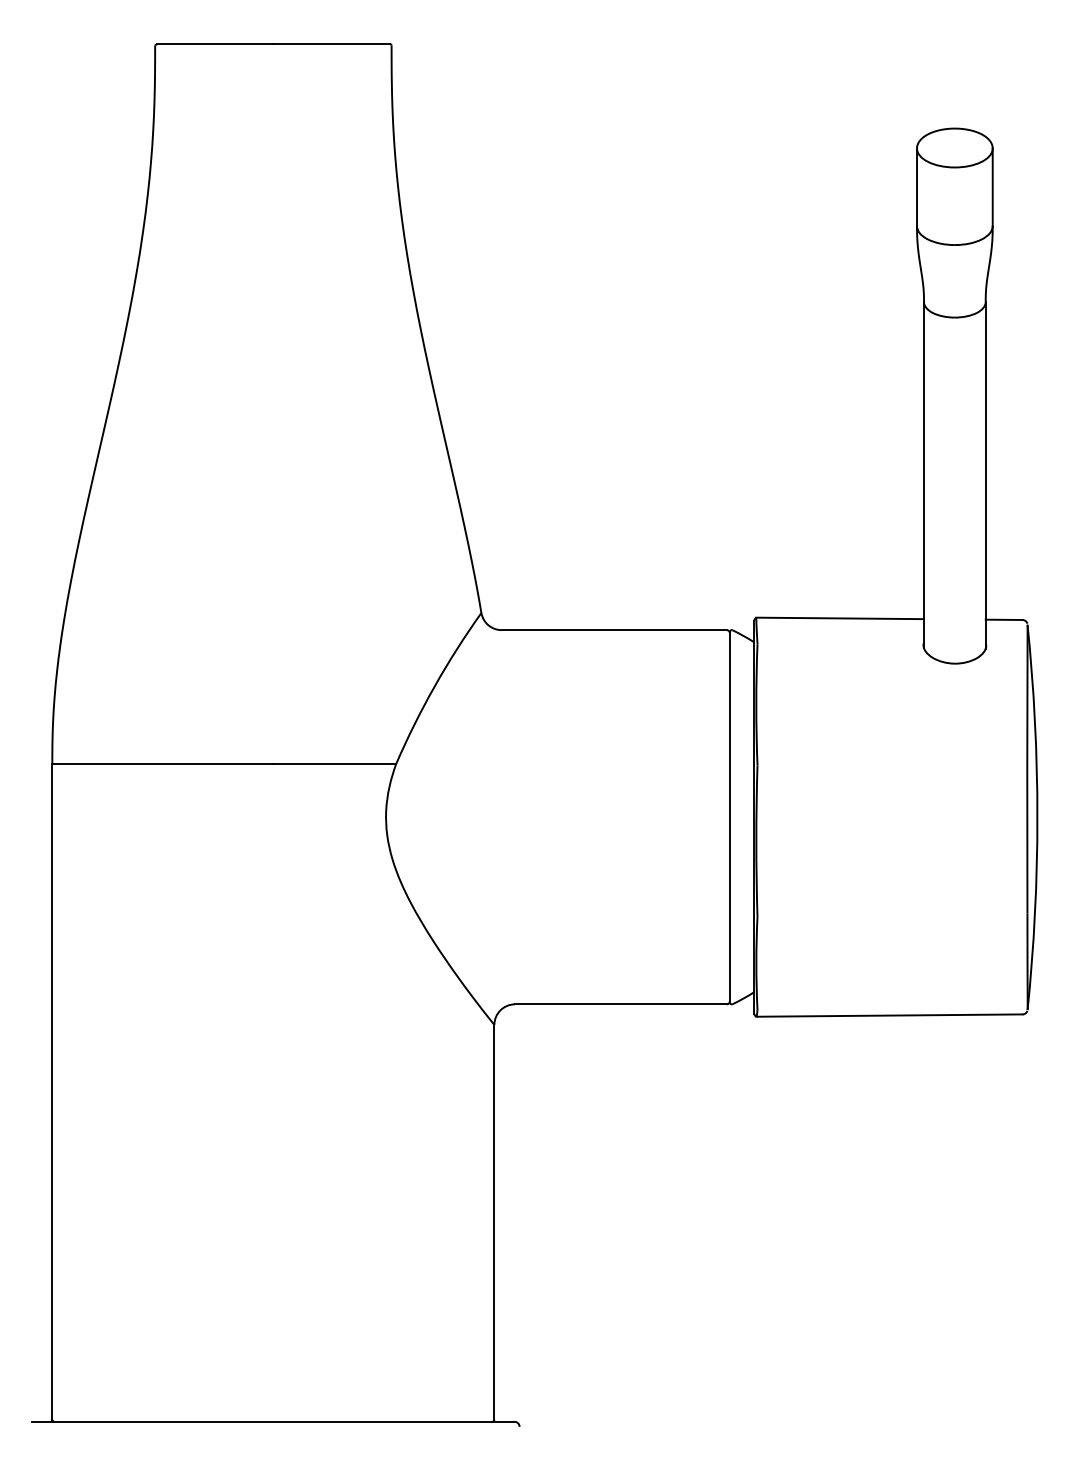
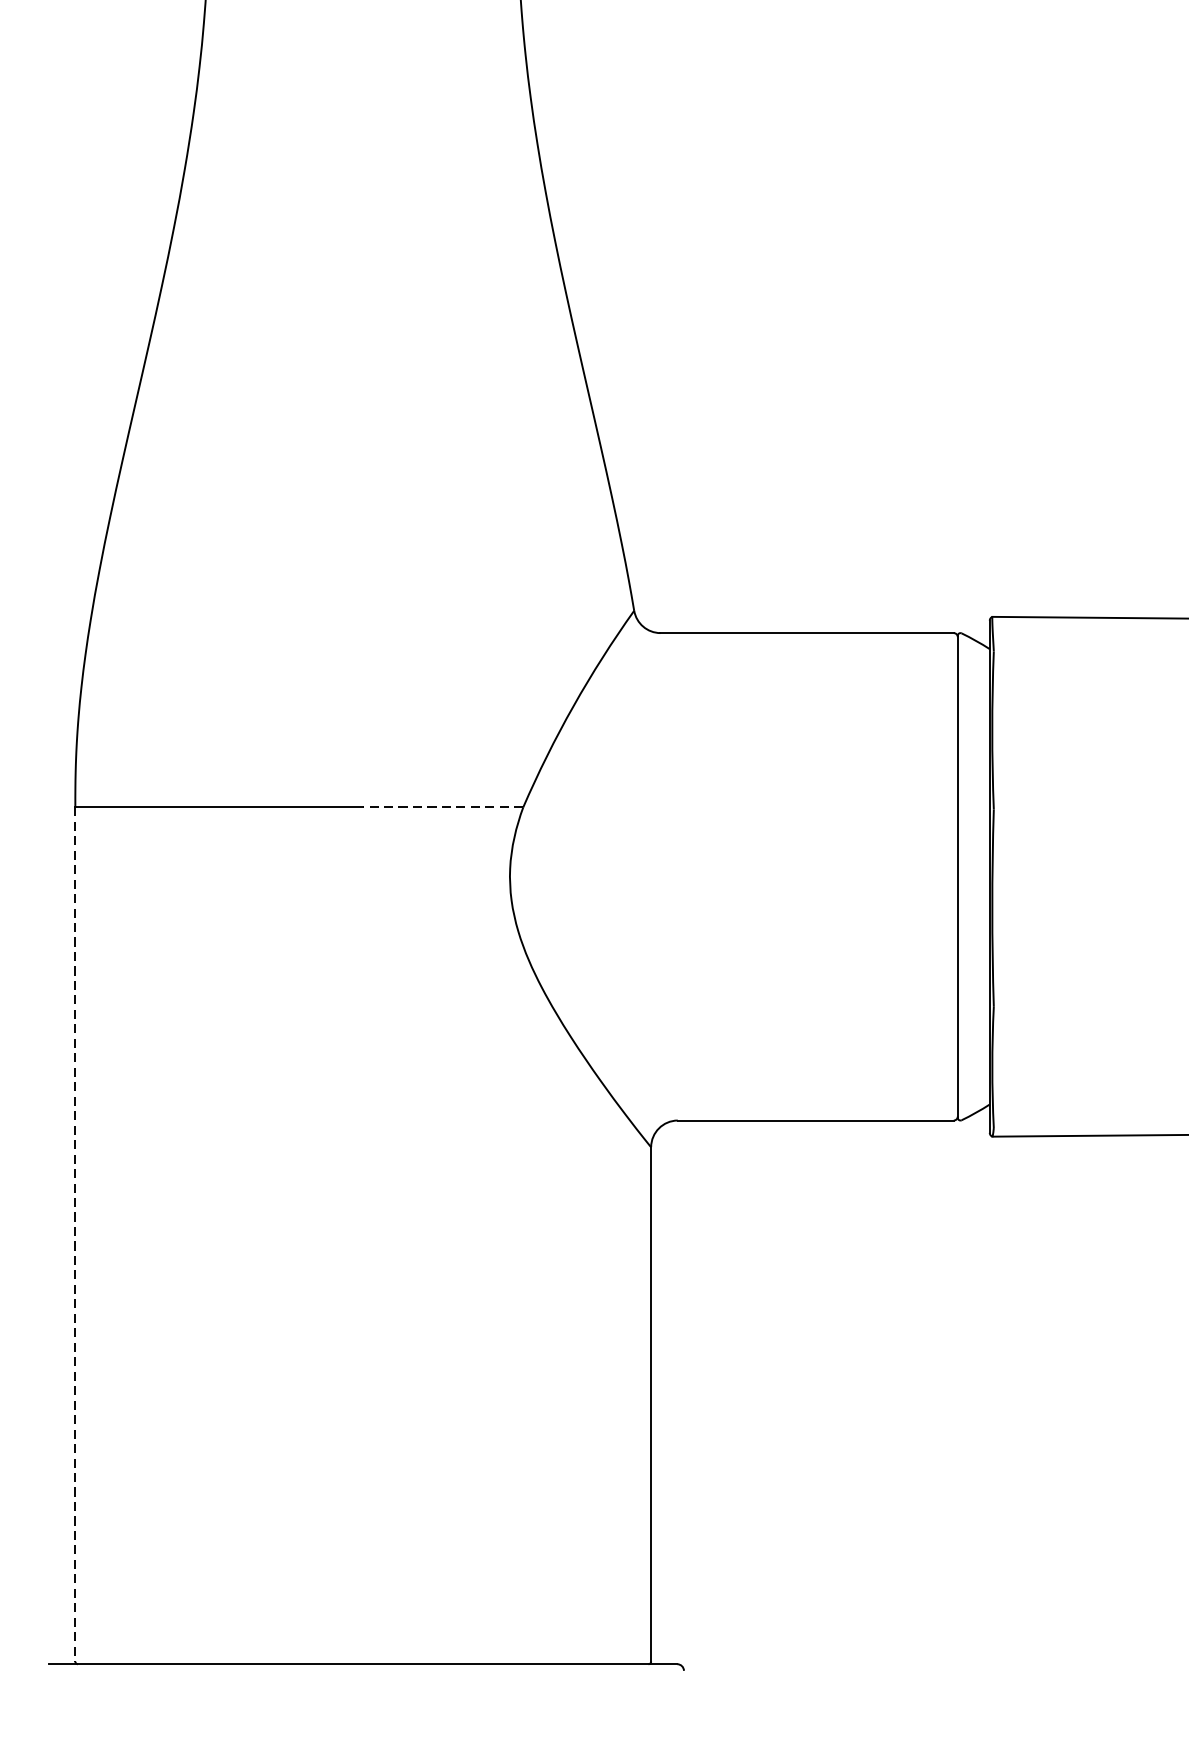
line: (334, 763) -> (442, 806), solid -> dashed
line: (52, 1091) -> (75, 1234), solid -> dashed

